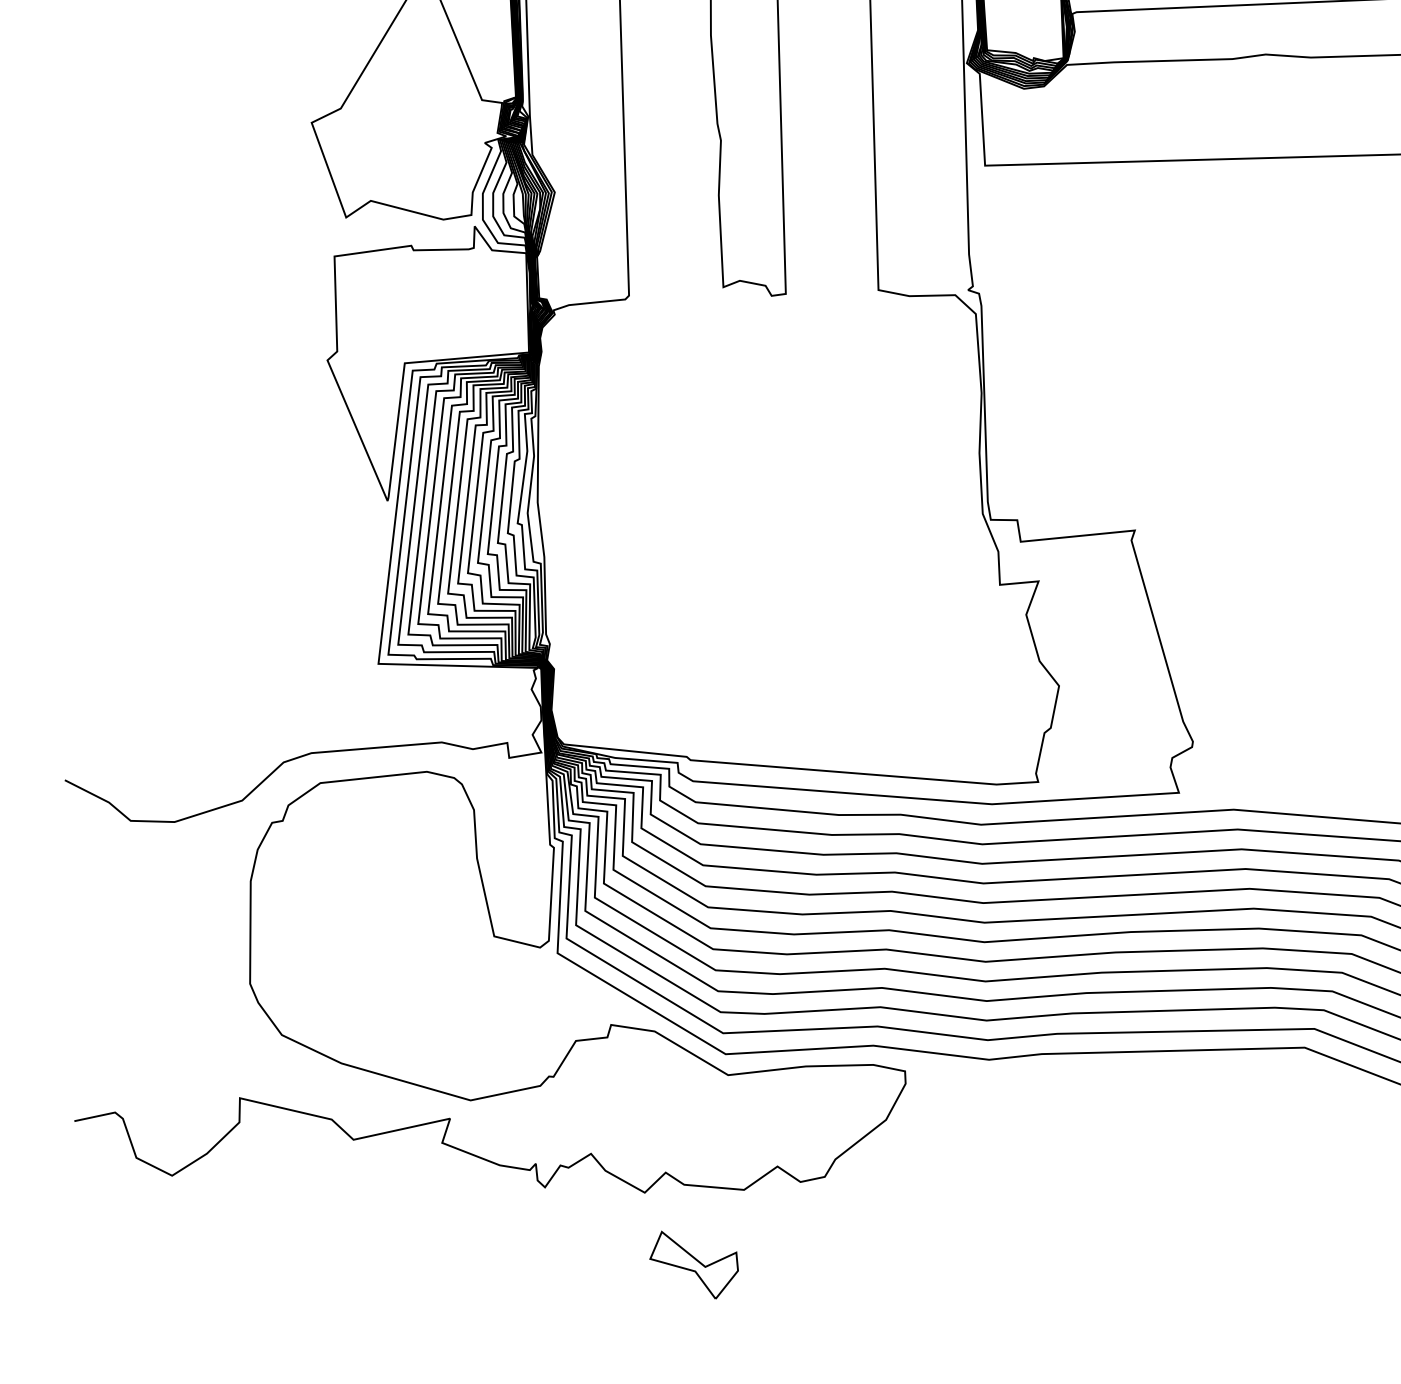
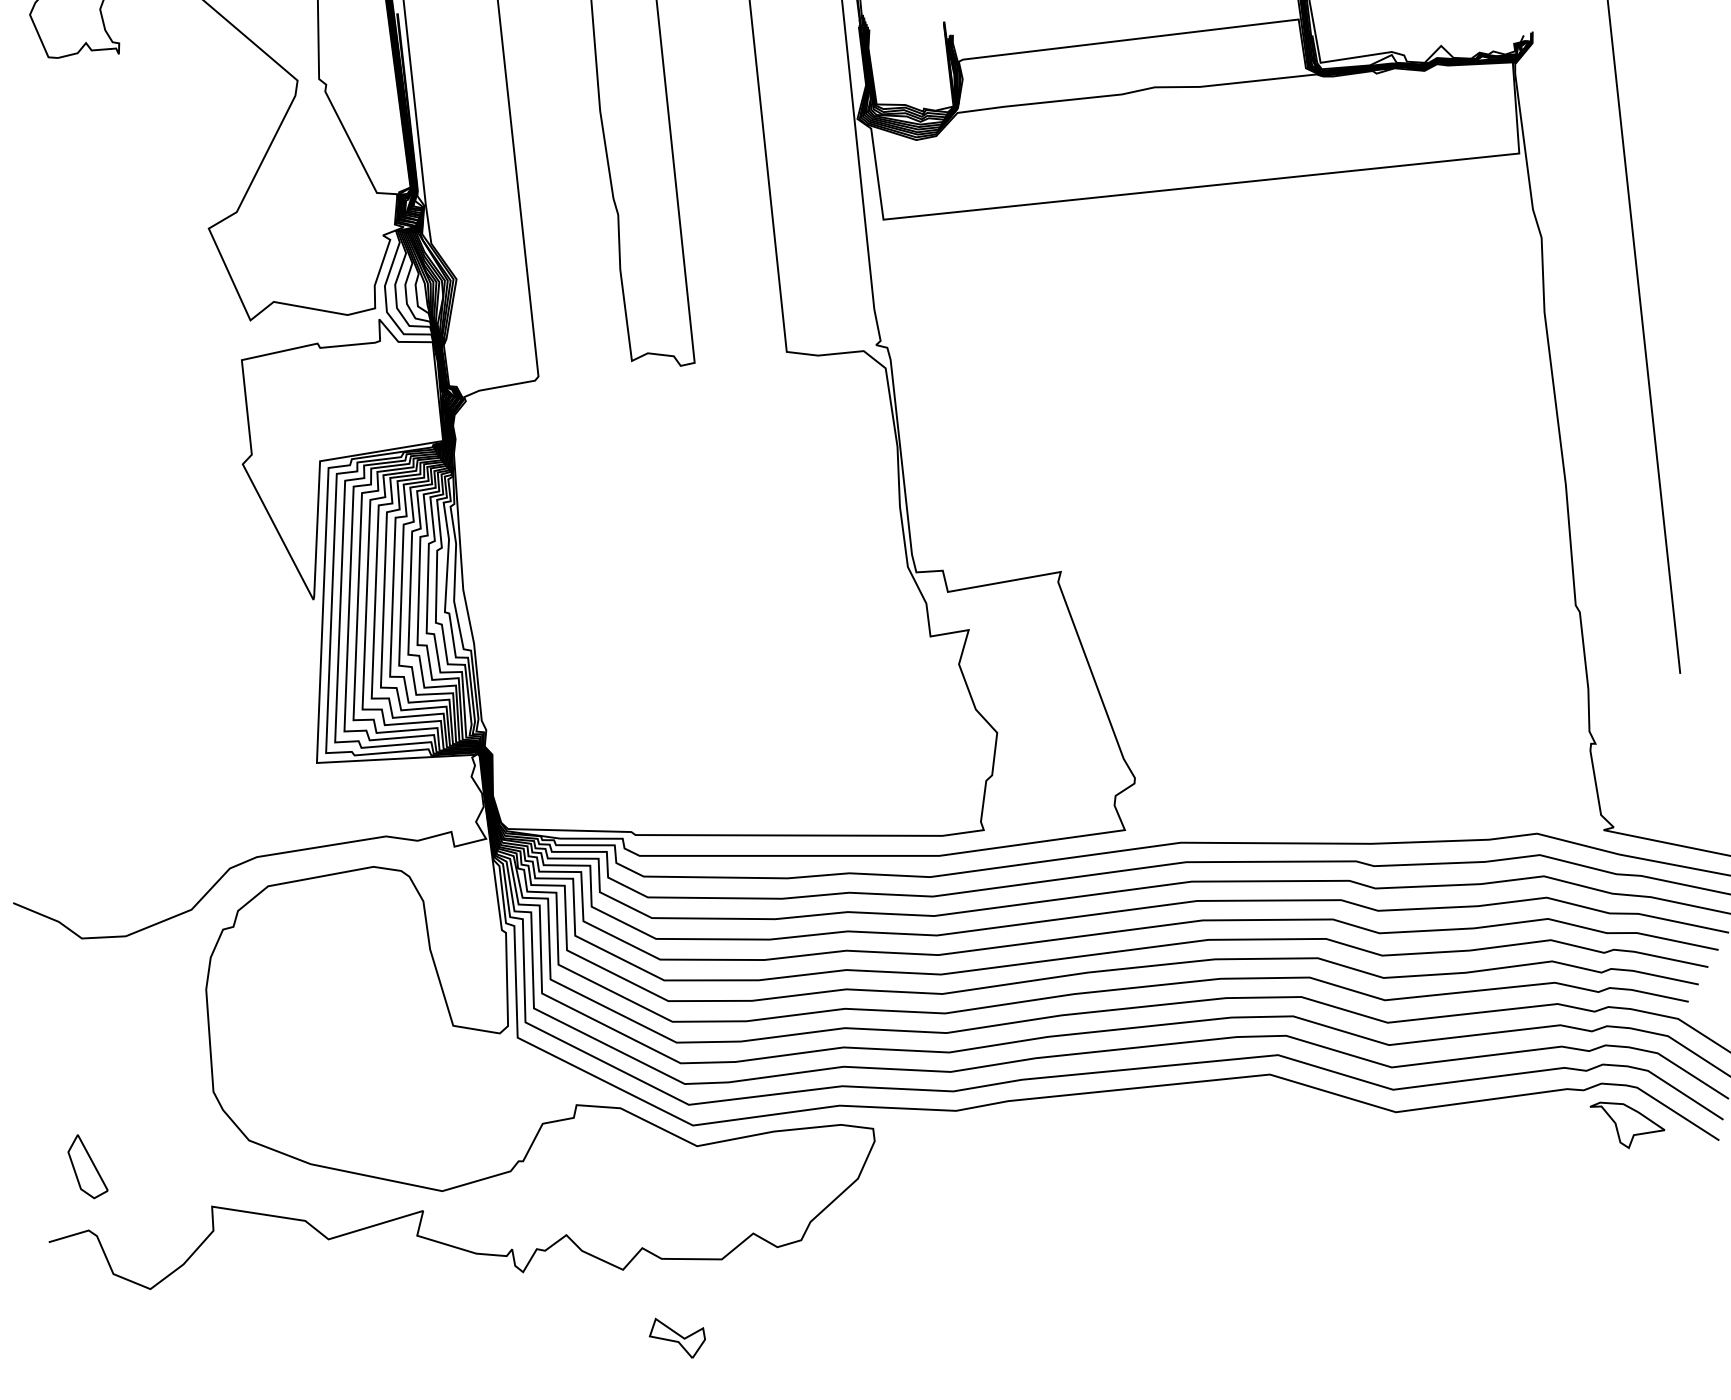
part: (118, 1048) -> (87, 1166), added
part: (692, 1264) -> (676, 1337), size x0.62

